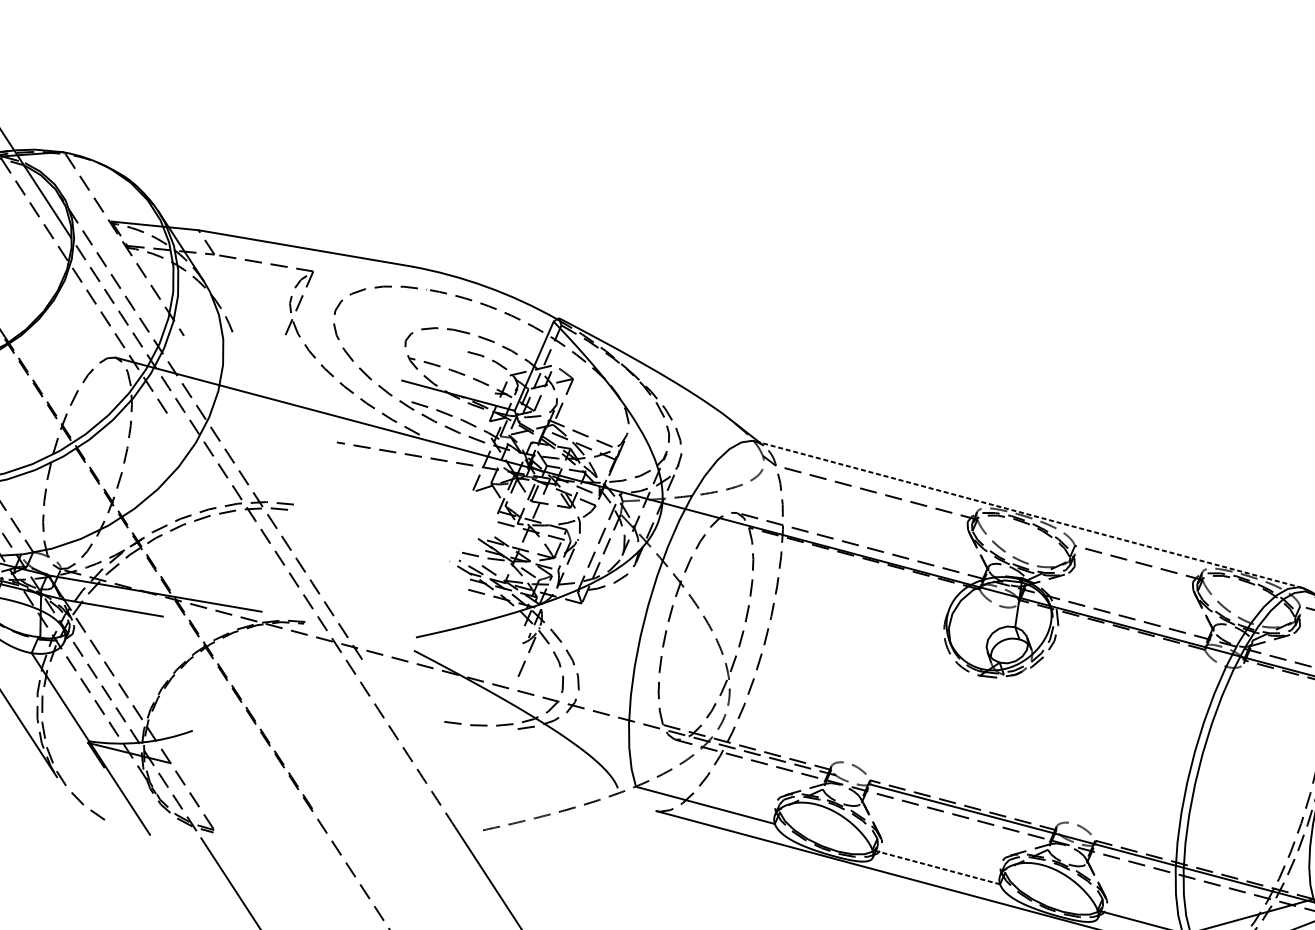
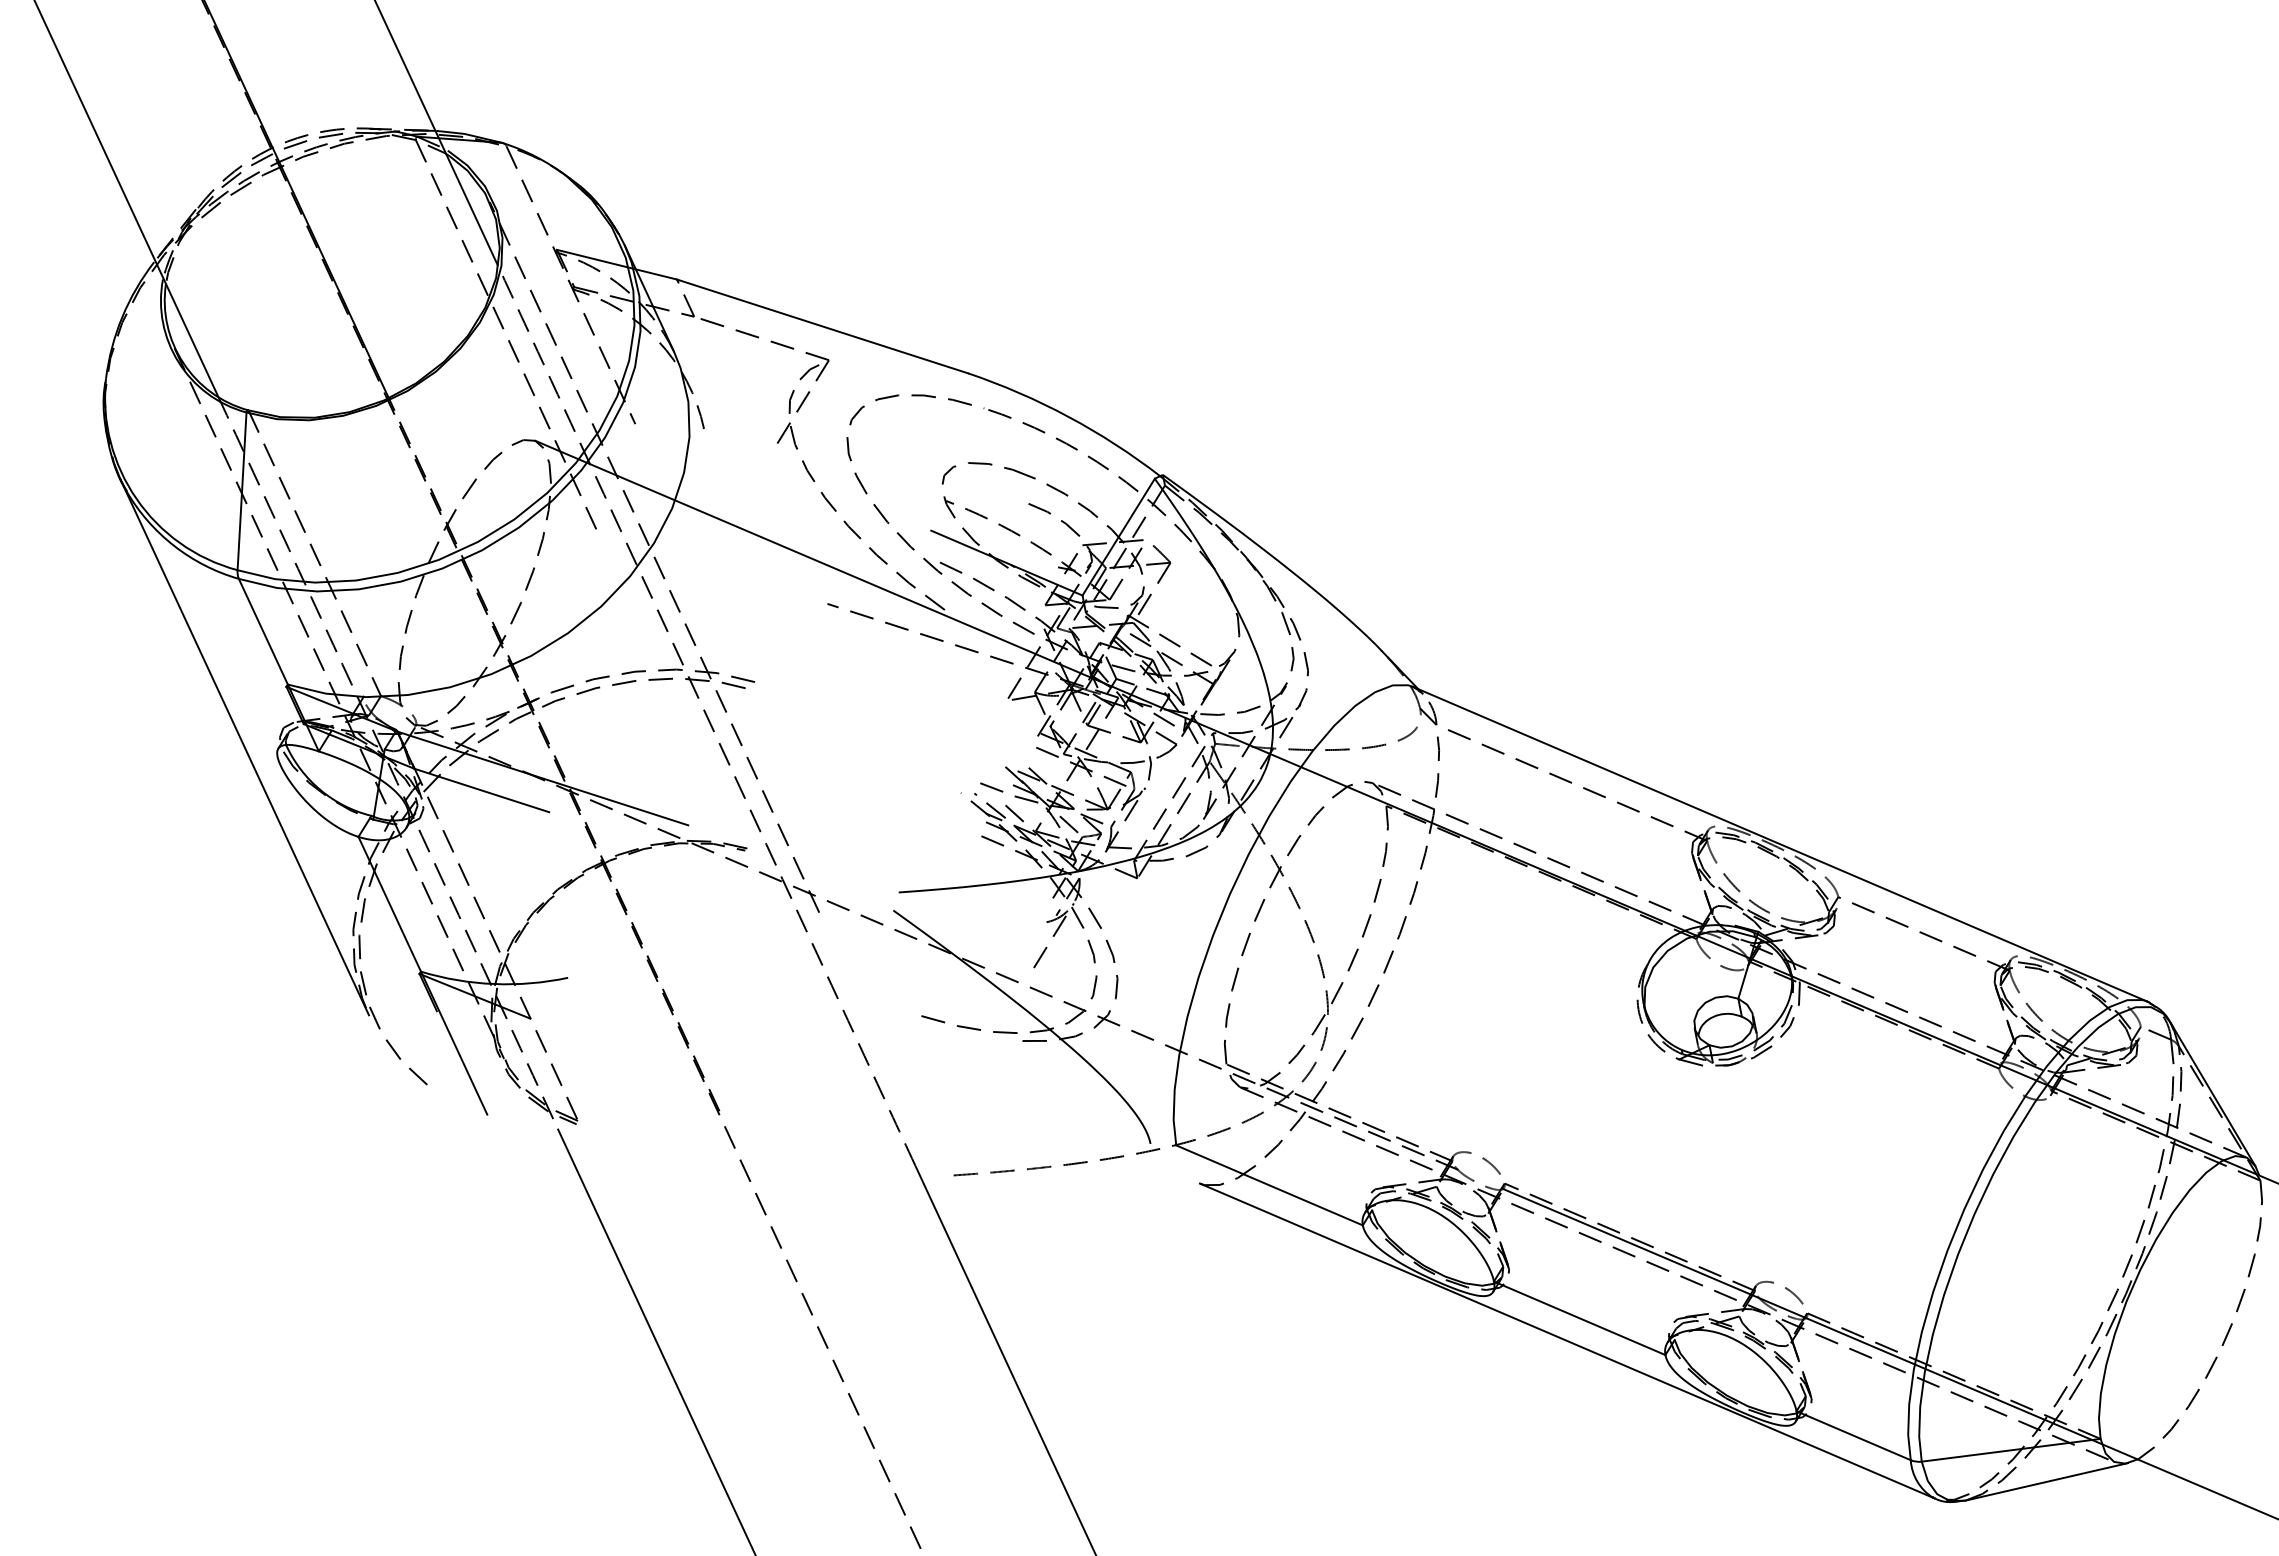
line: (1029, 514) -> (1780, 844), dashed -> solid
line: (936, 867) -> (1579, 1318), dashed -> solid

